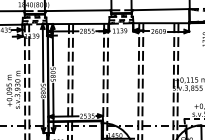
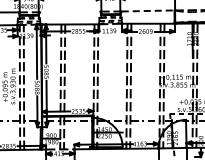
line: (161, 9) -> (148, 10), solid -> dashed
line: (78, 10) -> (70, 11), removed

